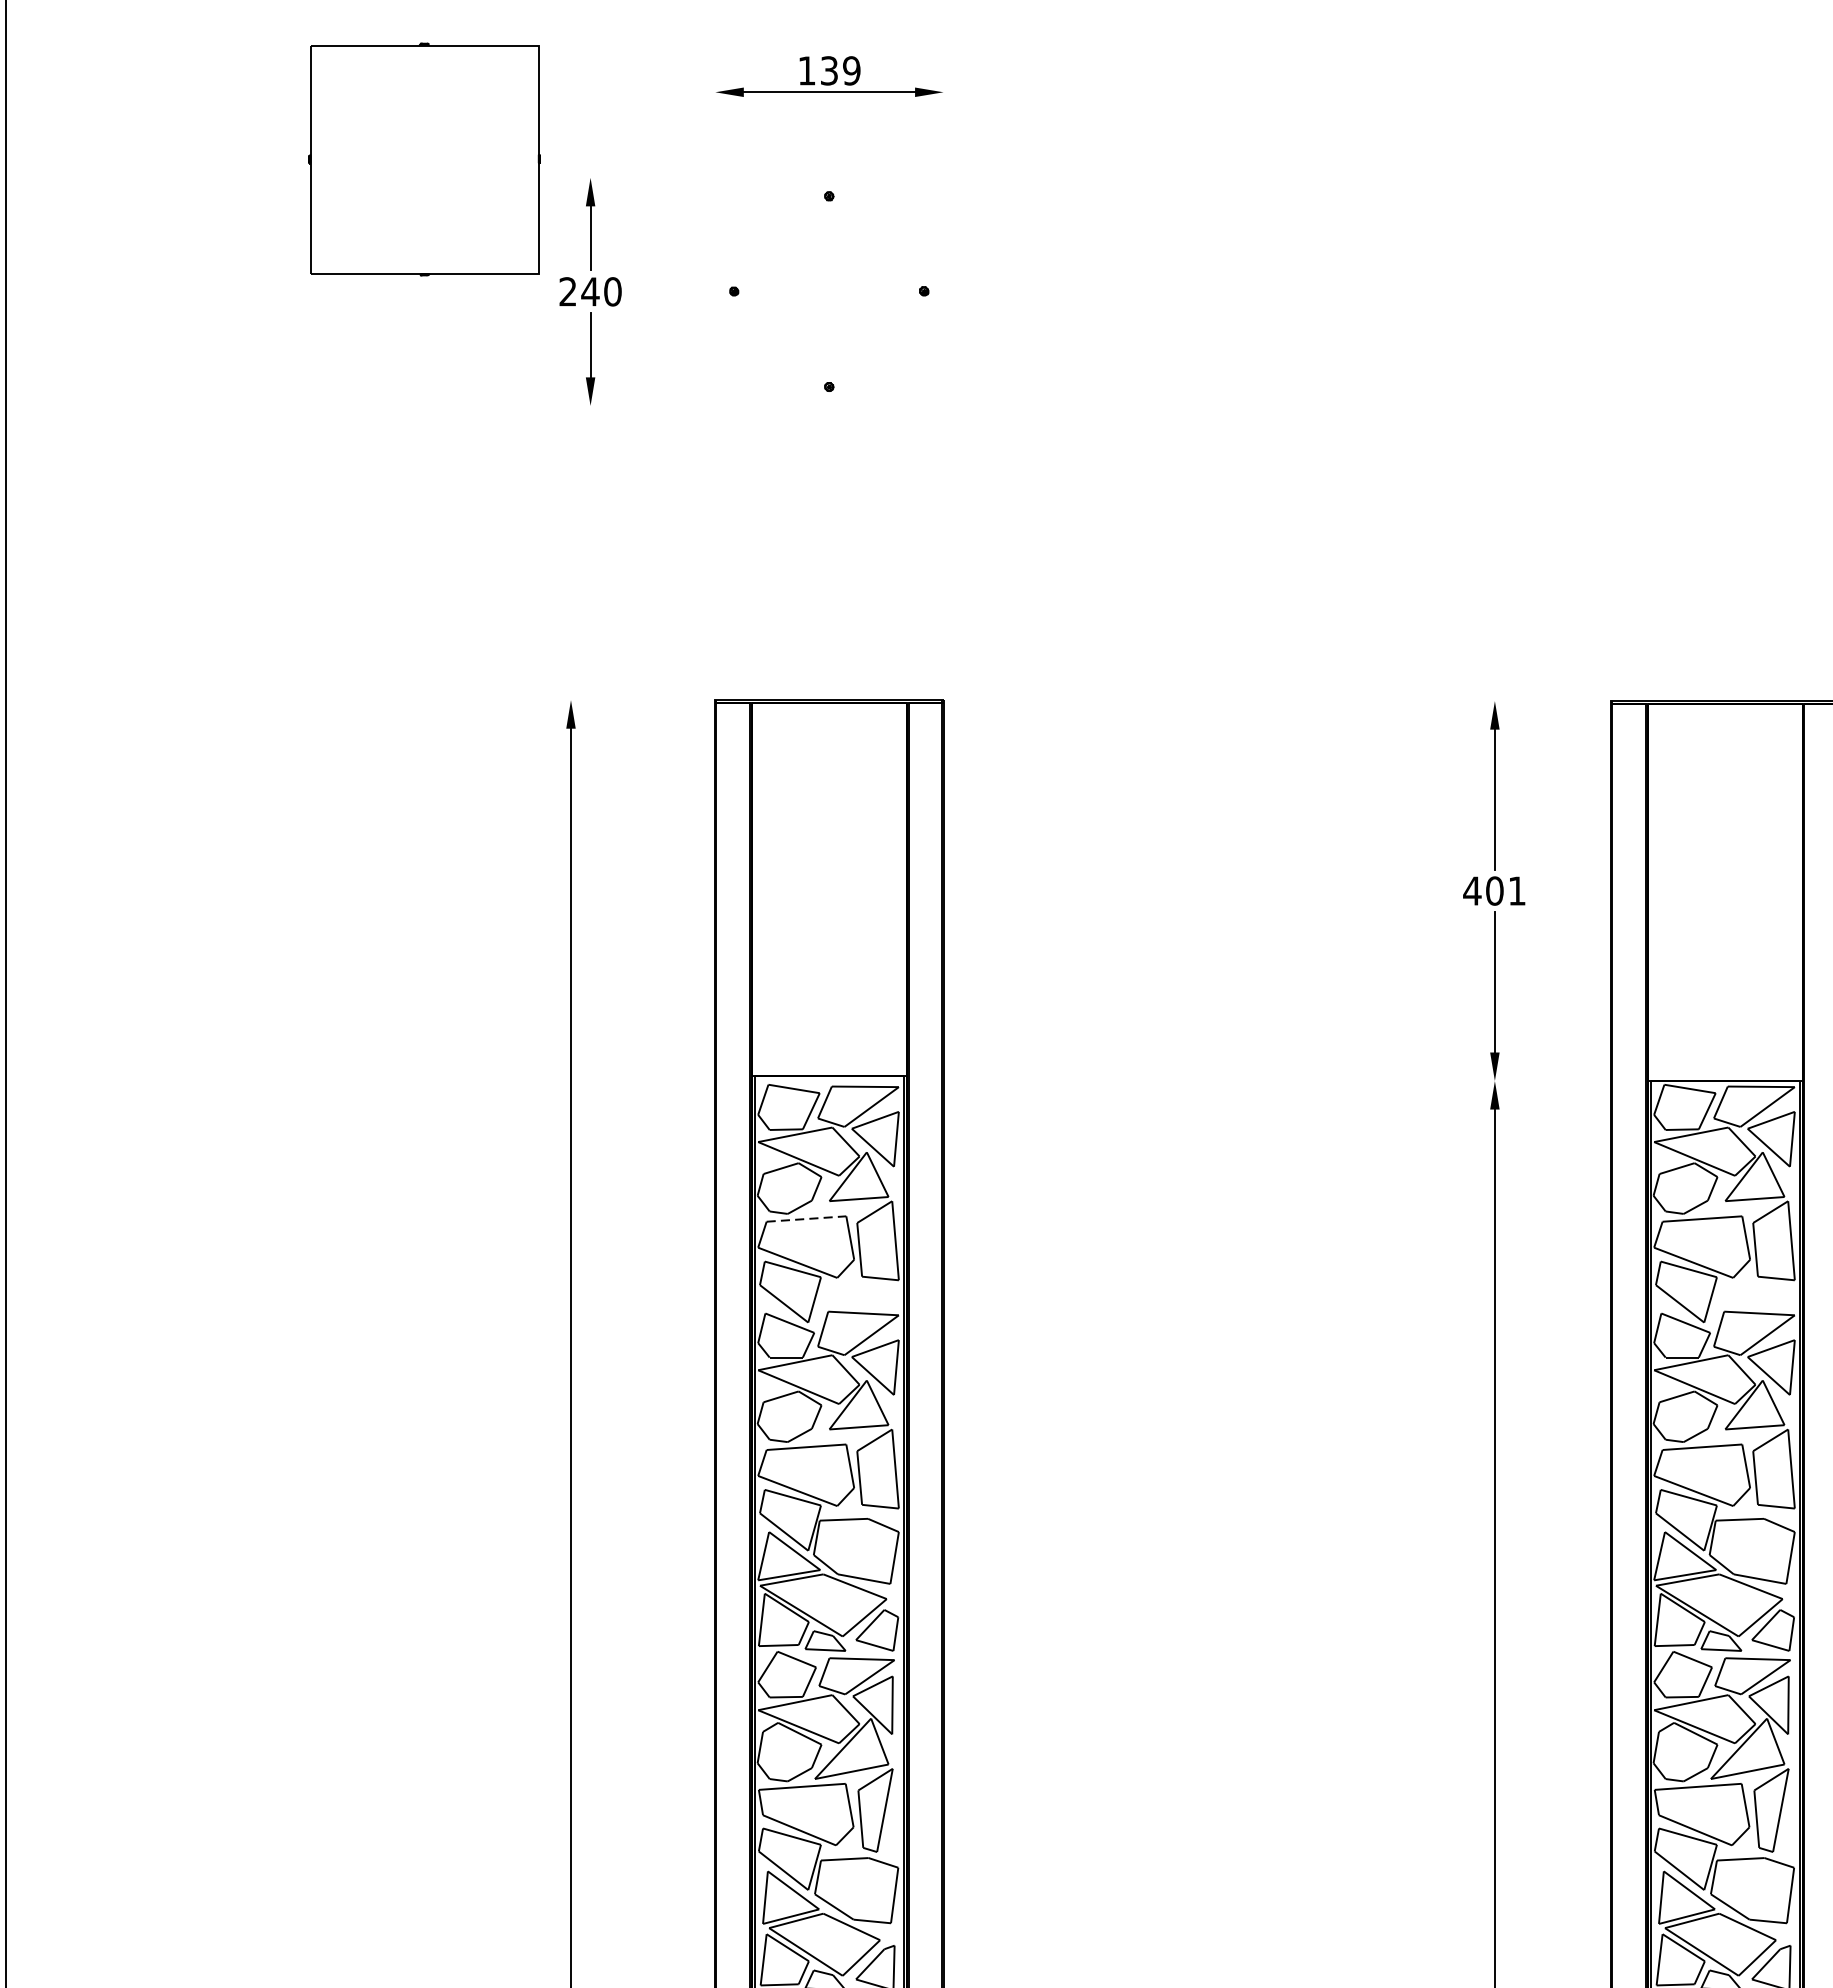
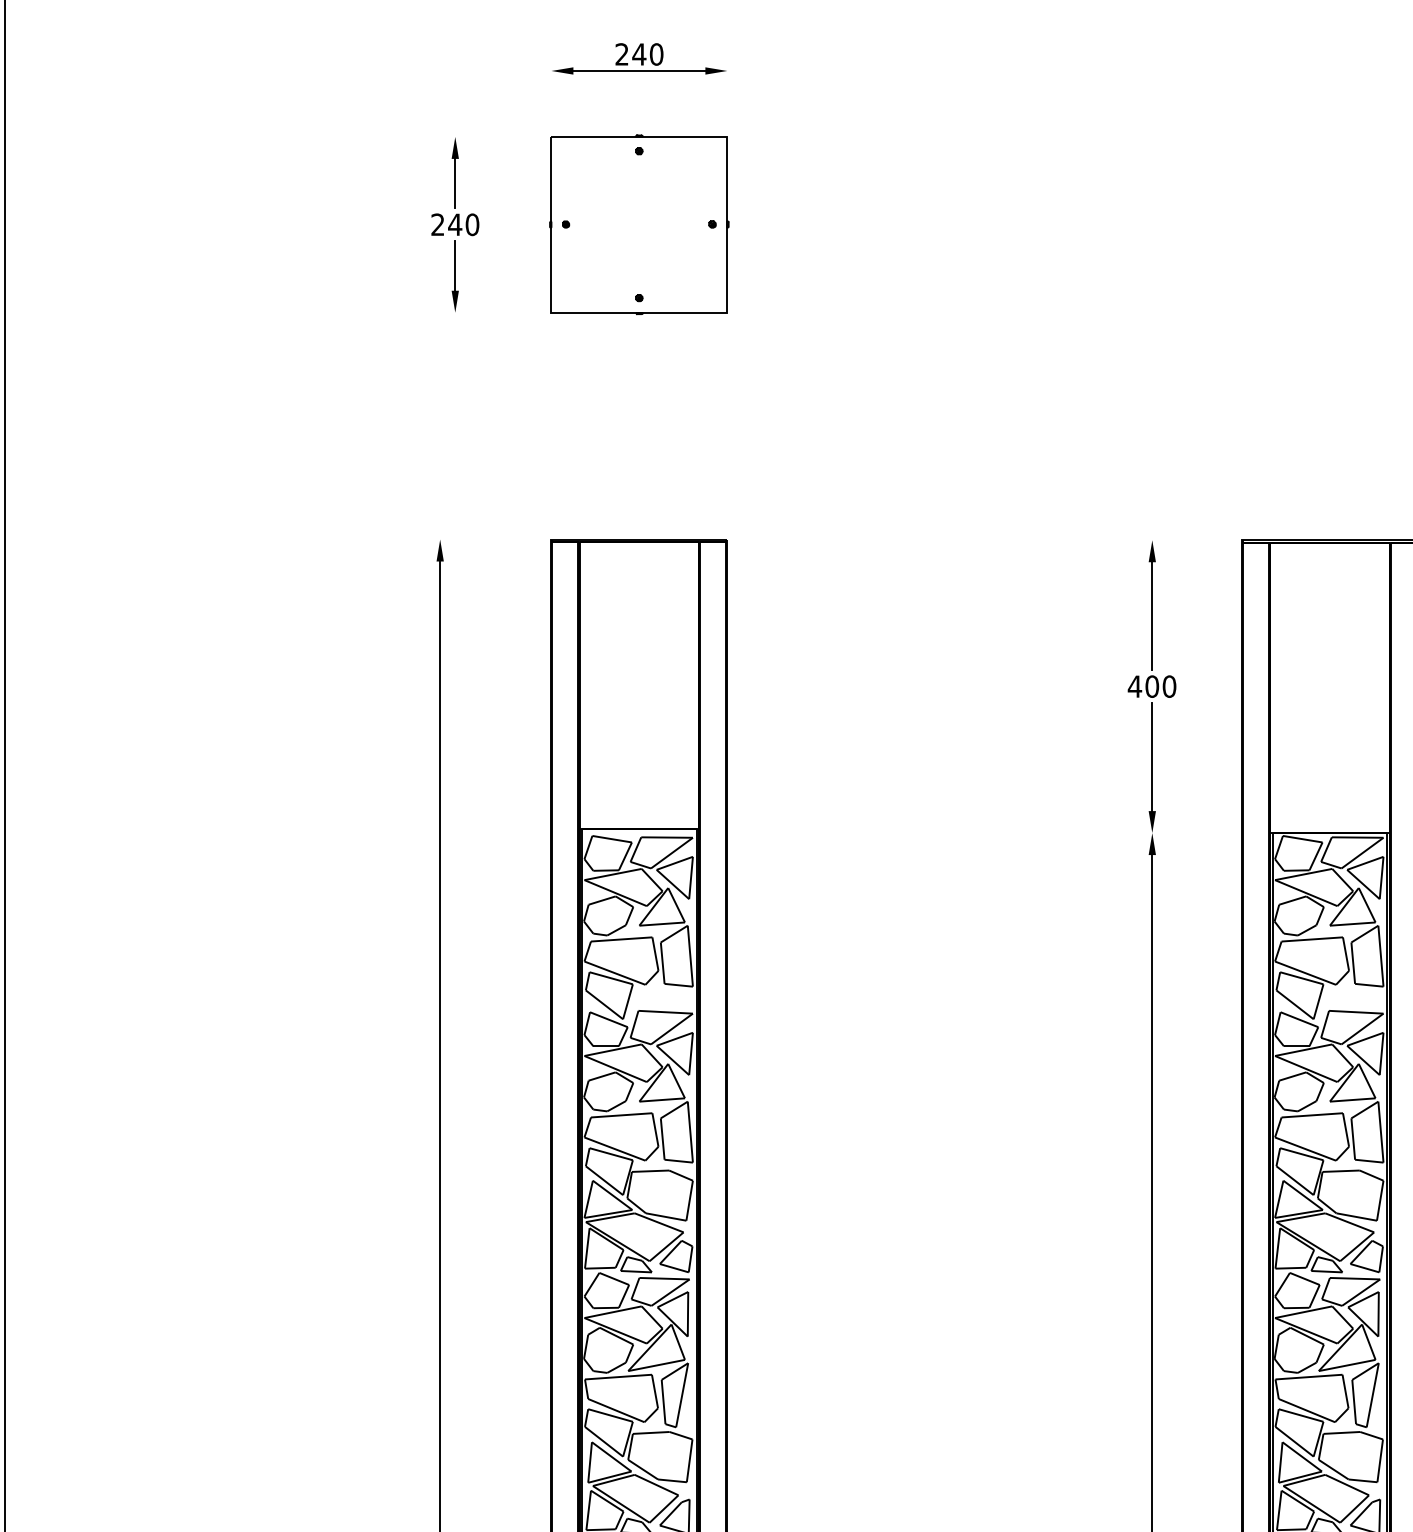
text: (829, 70) -> (639, 54), 139 -> 240
part: (424, 159) -> (639, 224), moved
text: (1517, 890) -> (1169, 686), 401 -> 400
line: (806, 1219) -> (621, 939), dashed -> solid

